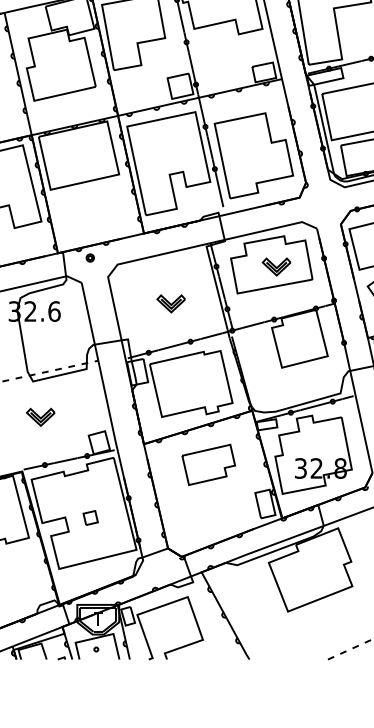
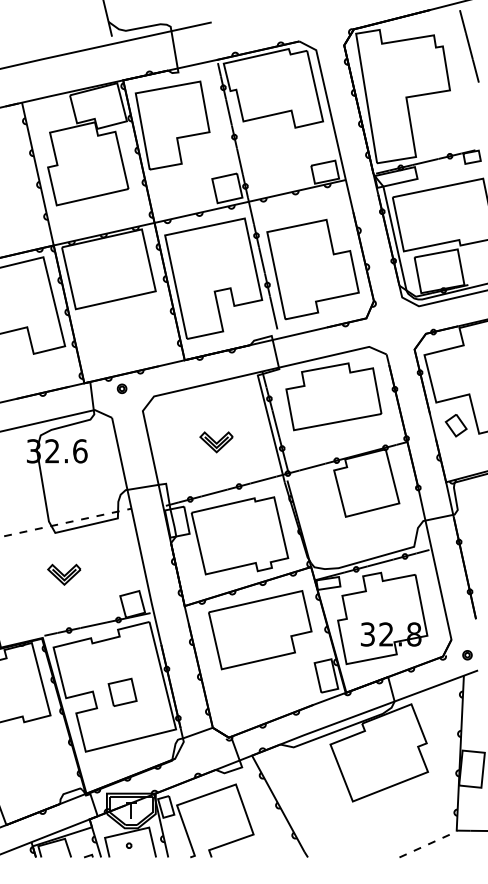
part: (276, 267) -> (339, 399), removed
part: (208, 465) -> (260, 630), size x1.67
part: (90, 517) -> (122, 691), size x1.67

